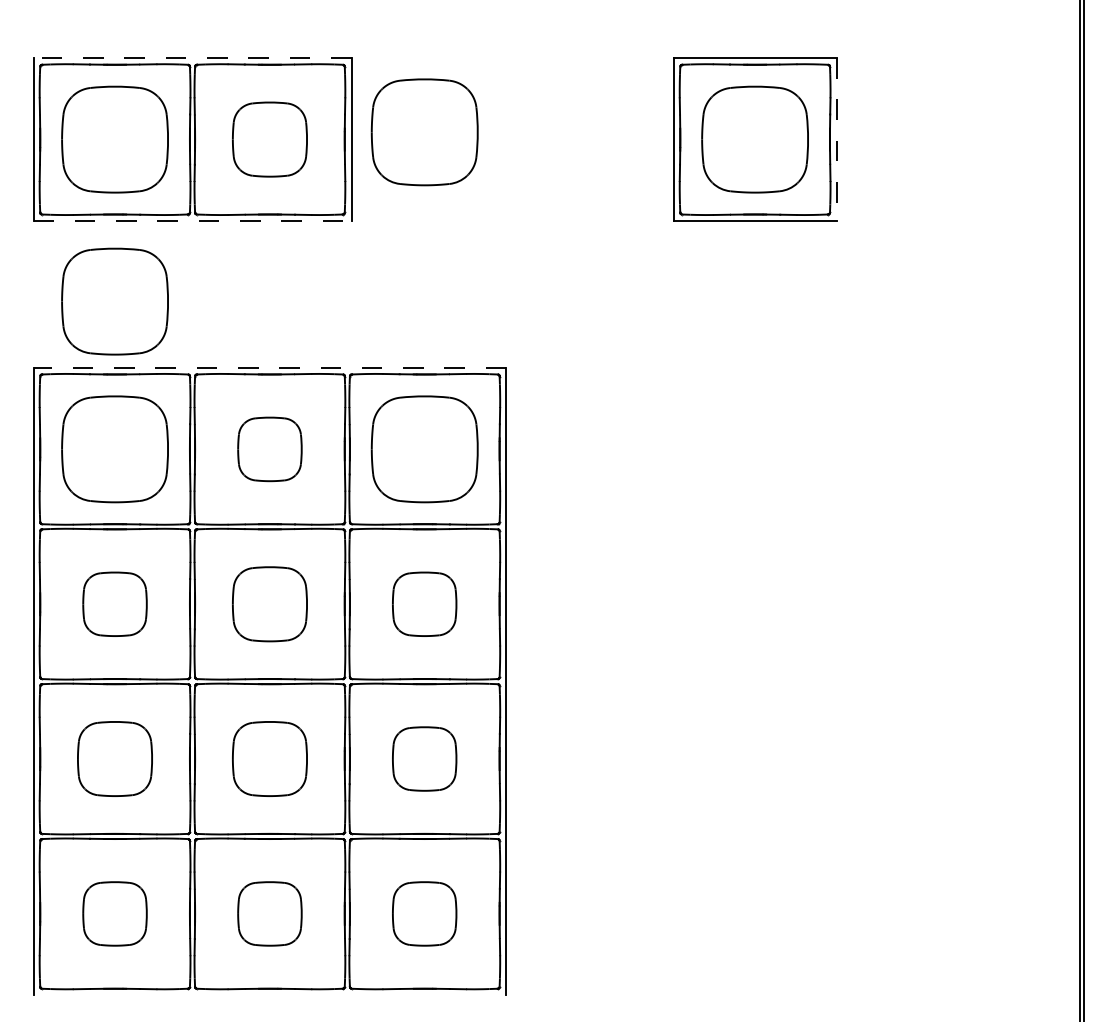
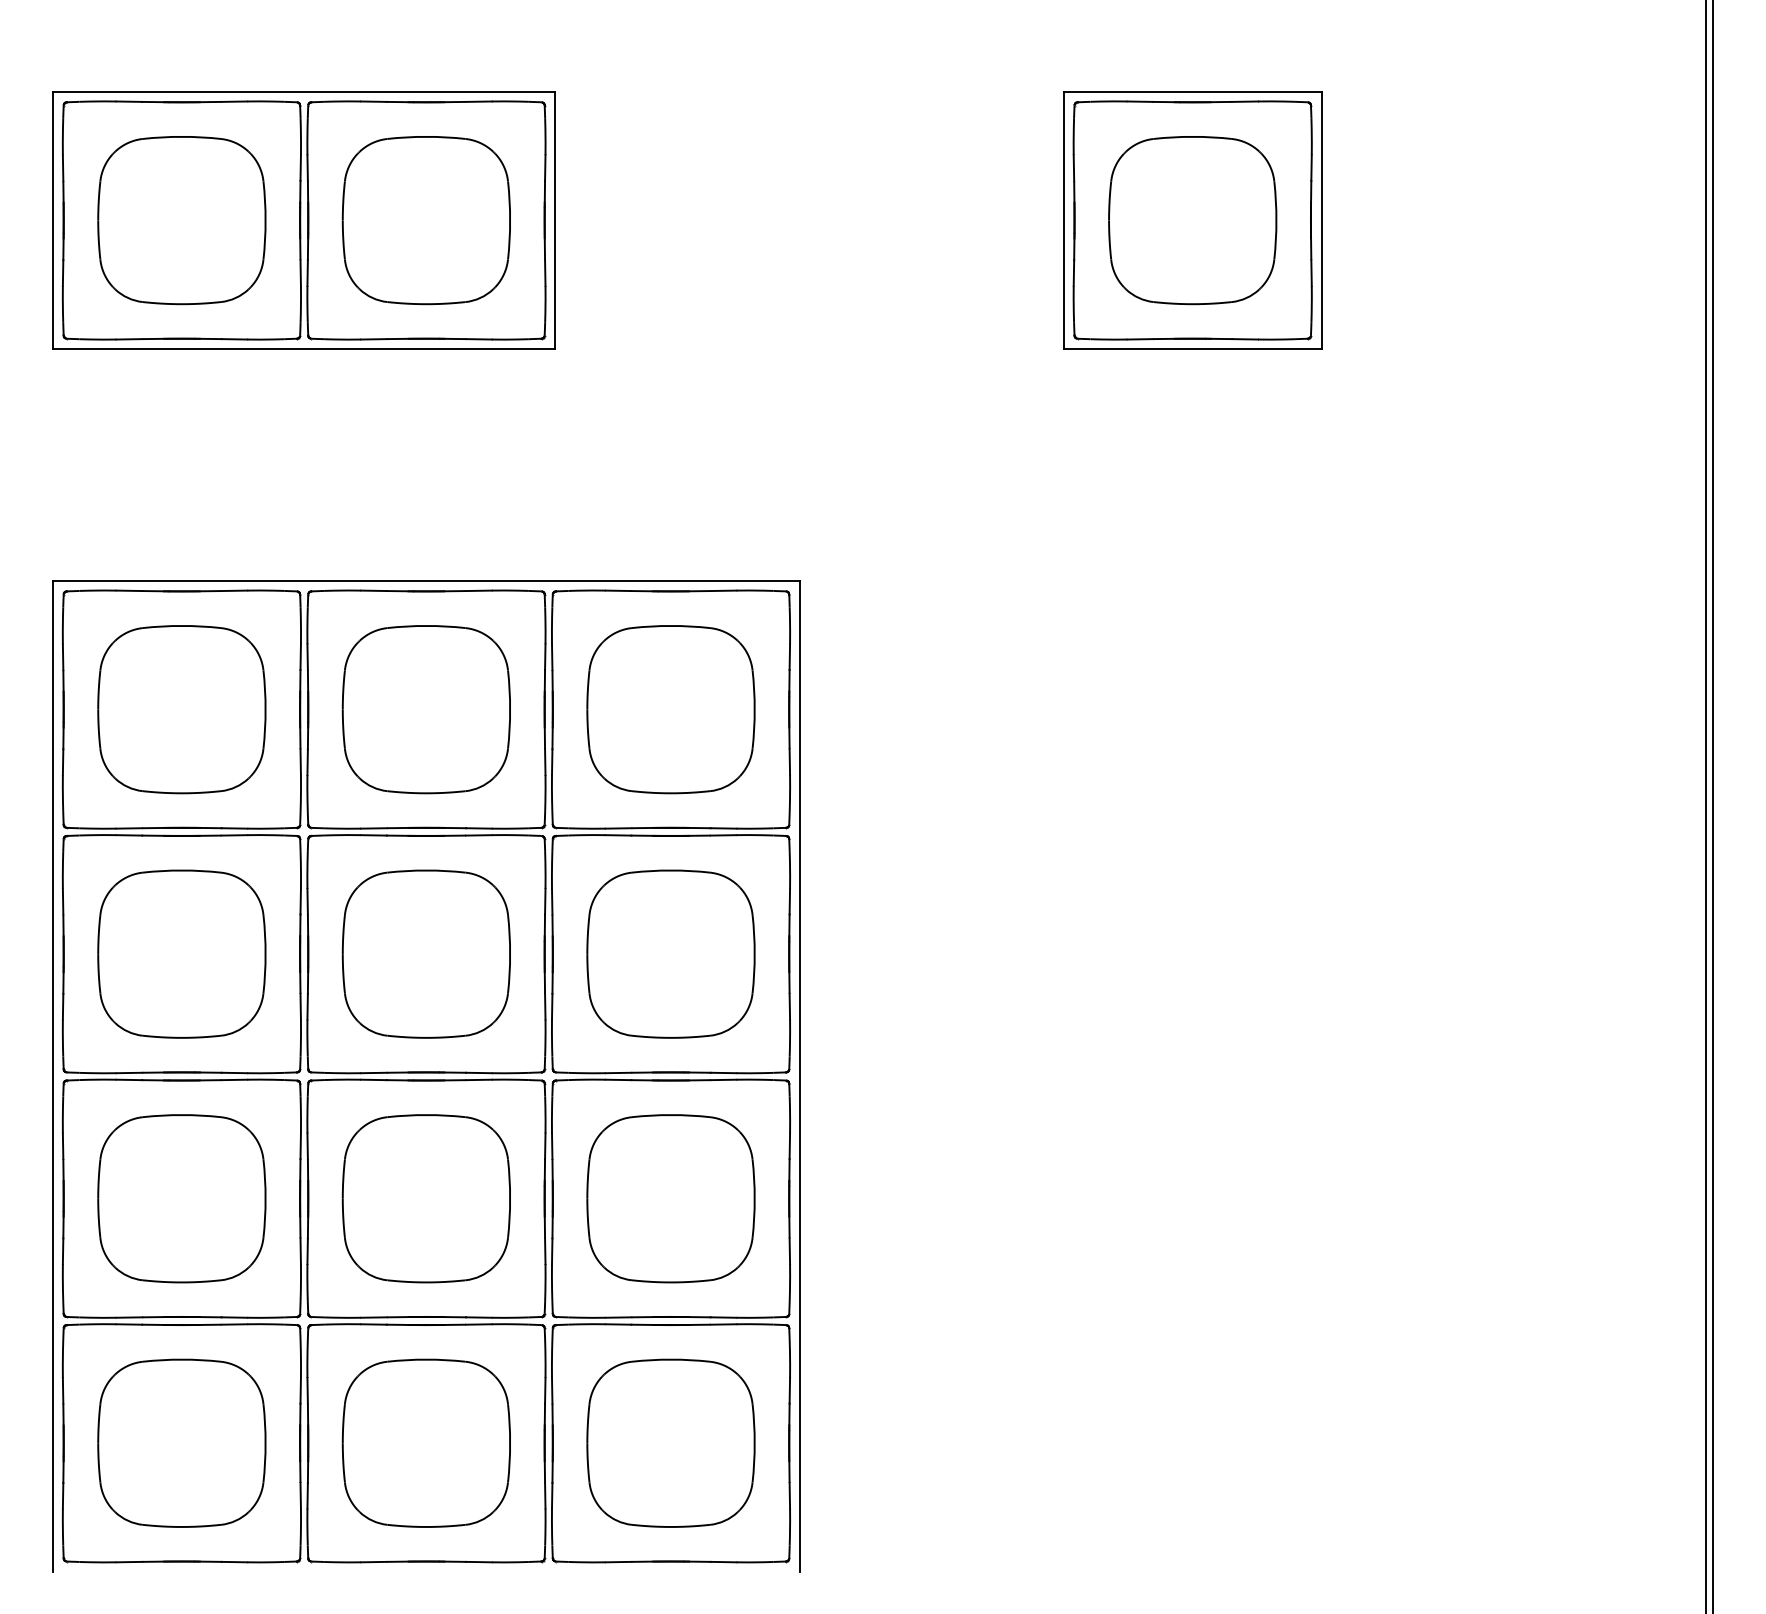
line: (192, 57) -> (304, 90), dashed -> solid
part: (424, 132) -> (670, 209), removed
part: (269, 139) -> (425, 220), size x1.43
line: (836, 139) -> (1321, 220), dashed -> solid
line: (192, 221) -> (304, 349), dashed -> solid
part: (114, 301) -> (181, 476), removed
line: (269, 367) -> (425, 580), dashed -> solid
part: (269, 449) -> (425, 709), size x1.67
part: (114, 604) -> (181, 954), size x1.67
part: (269, 604) -> (425, 954), size x1.43
part: (424, 604) -> (670, 954), size x1.67
part: (114, 758) -> (181, 1197), size x1.43
part: (269, 758) -> (425, 1197), size x1.43
part: (424, 758) -> (670, 1197), size x1.67
part: (114, 913) -> (181, 1442), size x1.67
part: (269, 913) -> (425, 1442), size x1.67
part: (424, 913) -> (670, 1442), size x1.67

